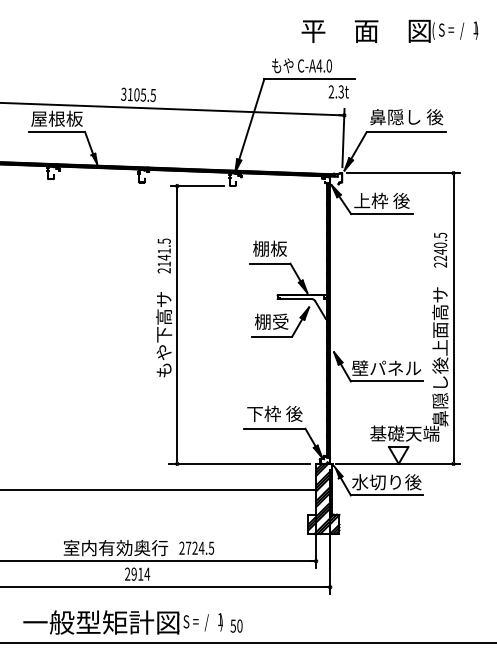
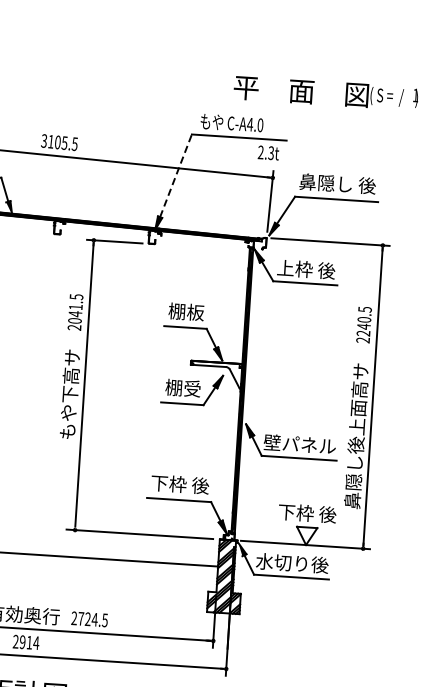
line: (251, 118) -> (175, 174), solid -> dashed
text: (163, 263) -> (74, 320), 2141.5 -> 2041.5
text: (404, 433) -> (314, 513), 基礎天端 -> 下枠 後

